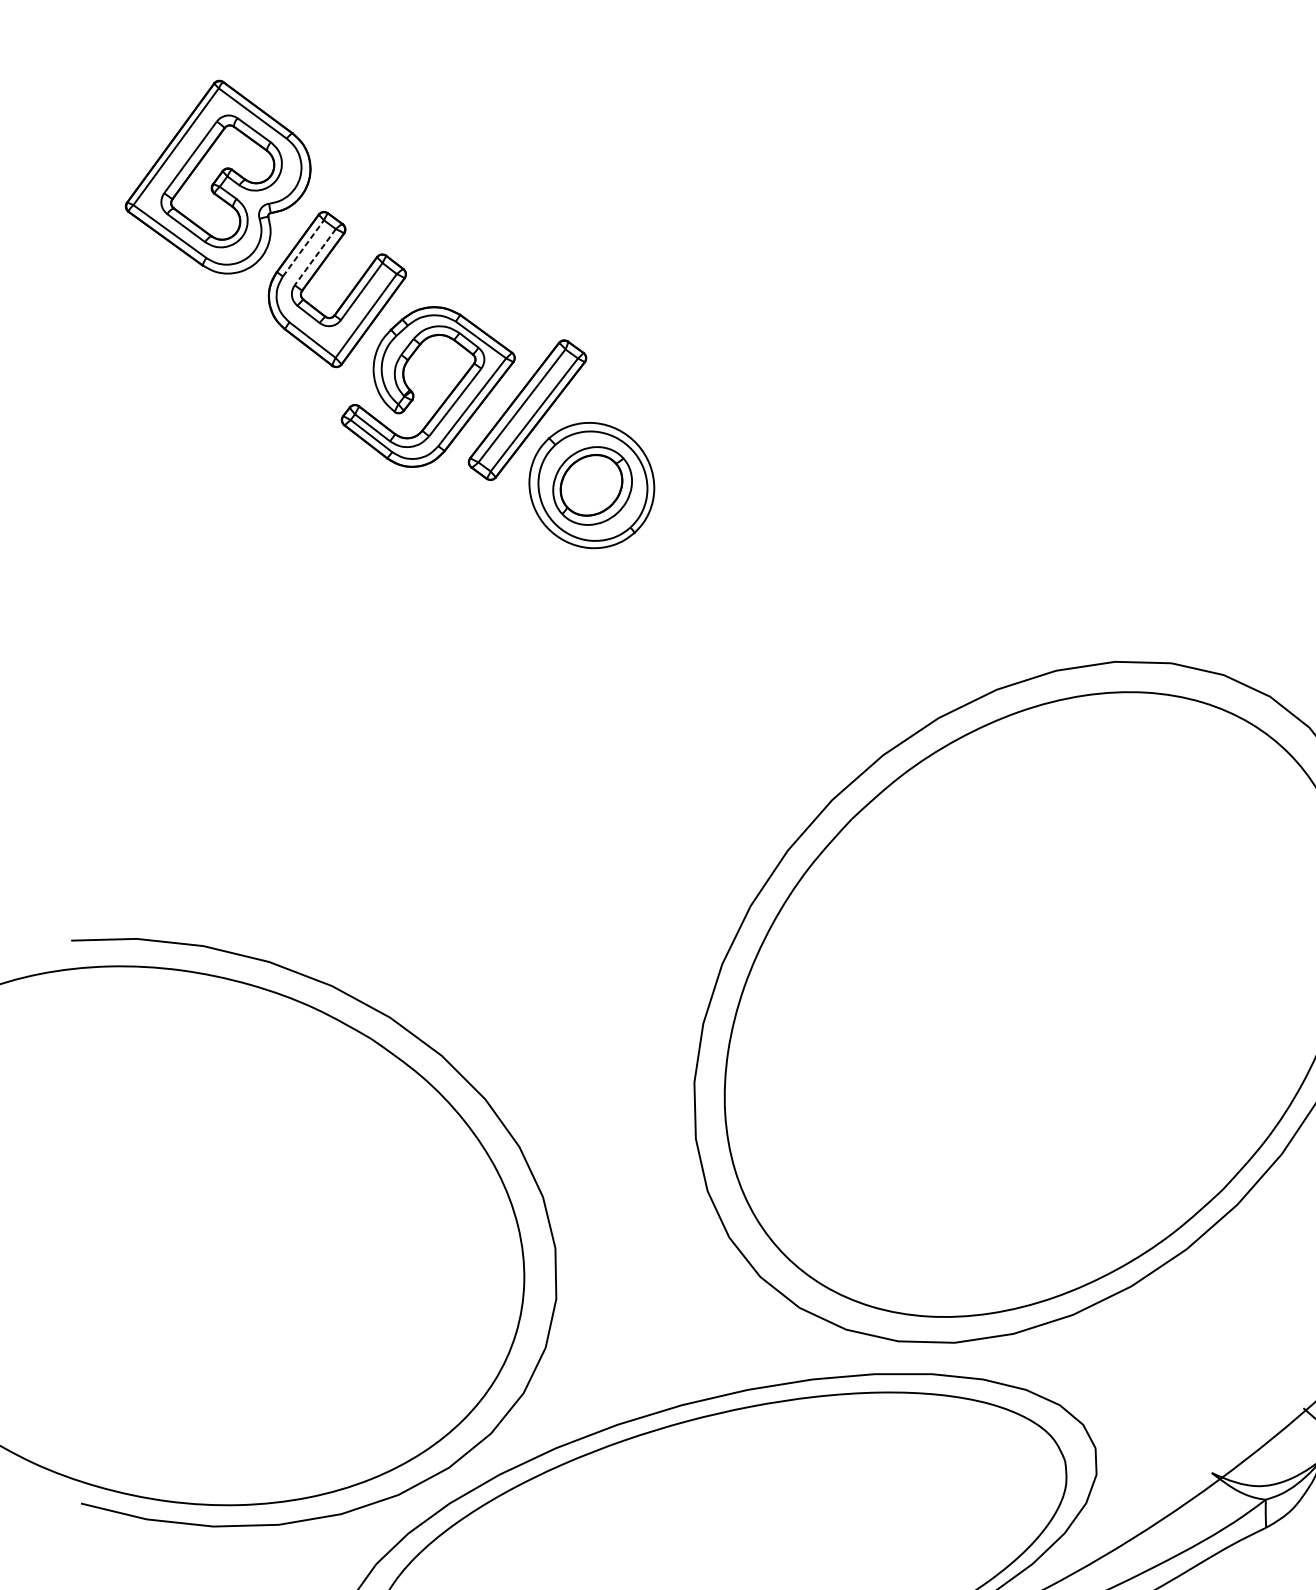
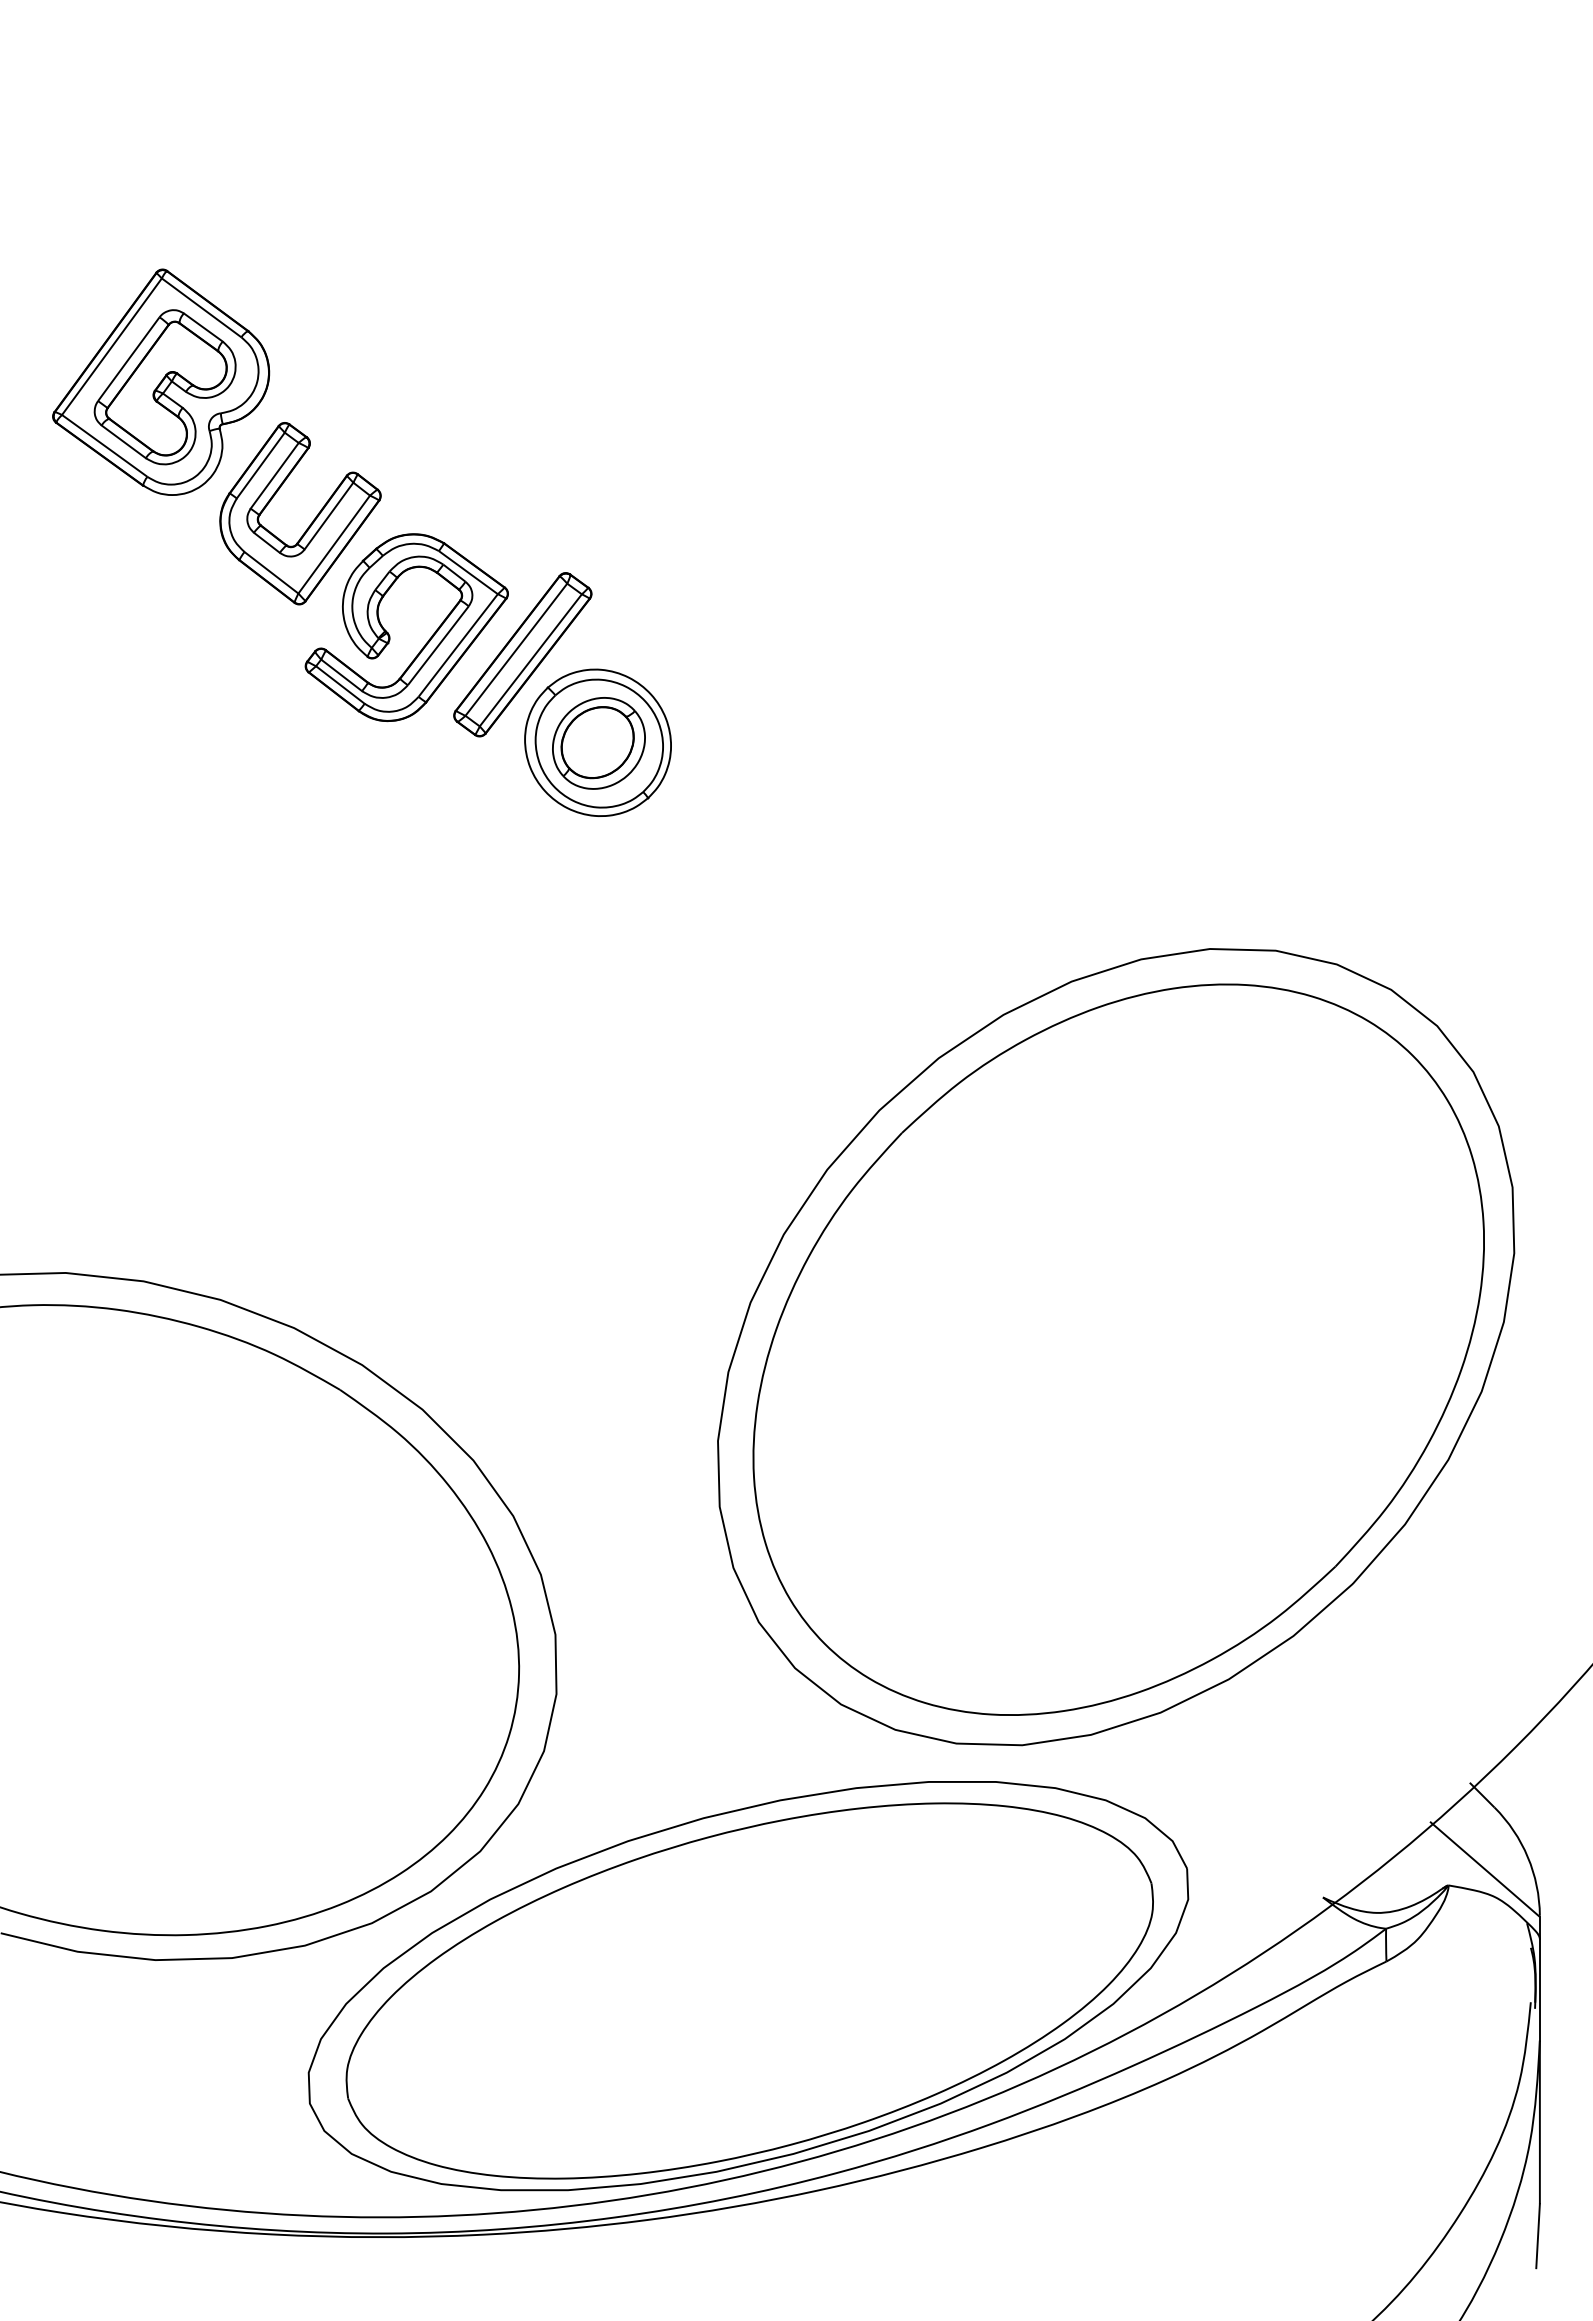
line: (303, 248) -> (260, 465), dashed -> solid
line: (315, 256) -> (274, 475), dashed -> solid

